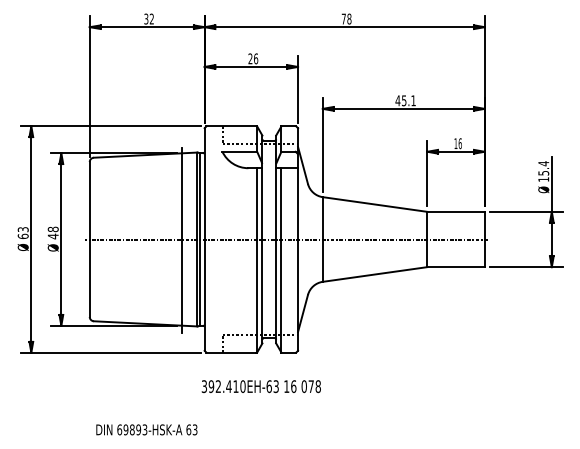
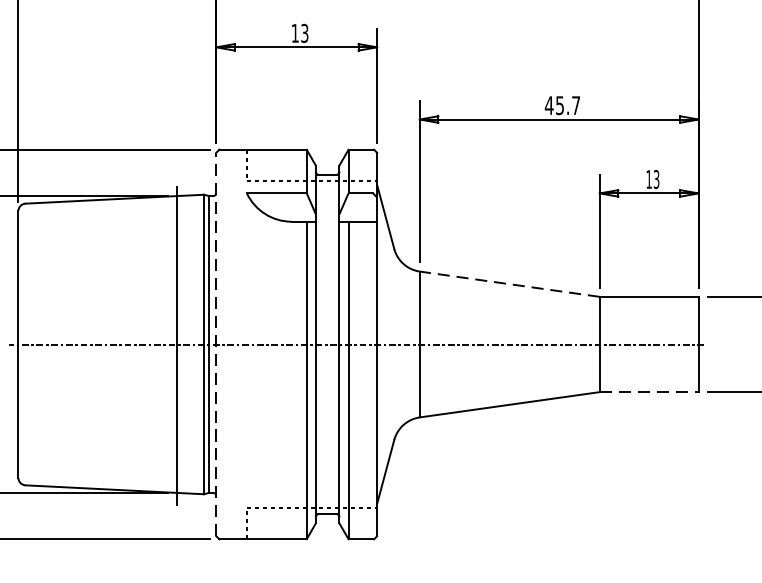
text: (253, 58) -> (300, 32), 26 -> 13
text: (413, 100) -> (575, 105), 45.1 -> 45.7
text: (459, 143) -> (655, 179), 16 -> 13
line: (375, 204) -> (510, 284), solid -> dashed
line: (204, 239) -> (216, 344), solid -> dashed
line: (456, 267) -> (650, 392), solid -> dashed

